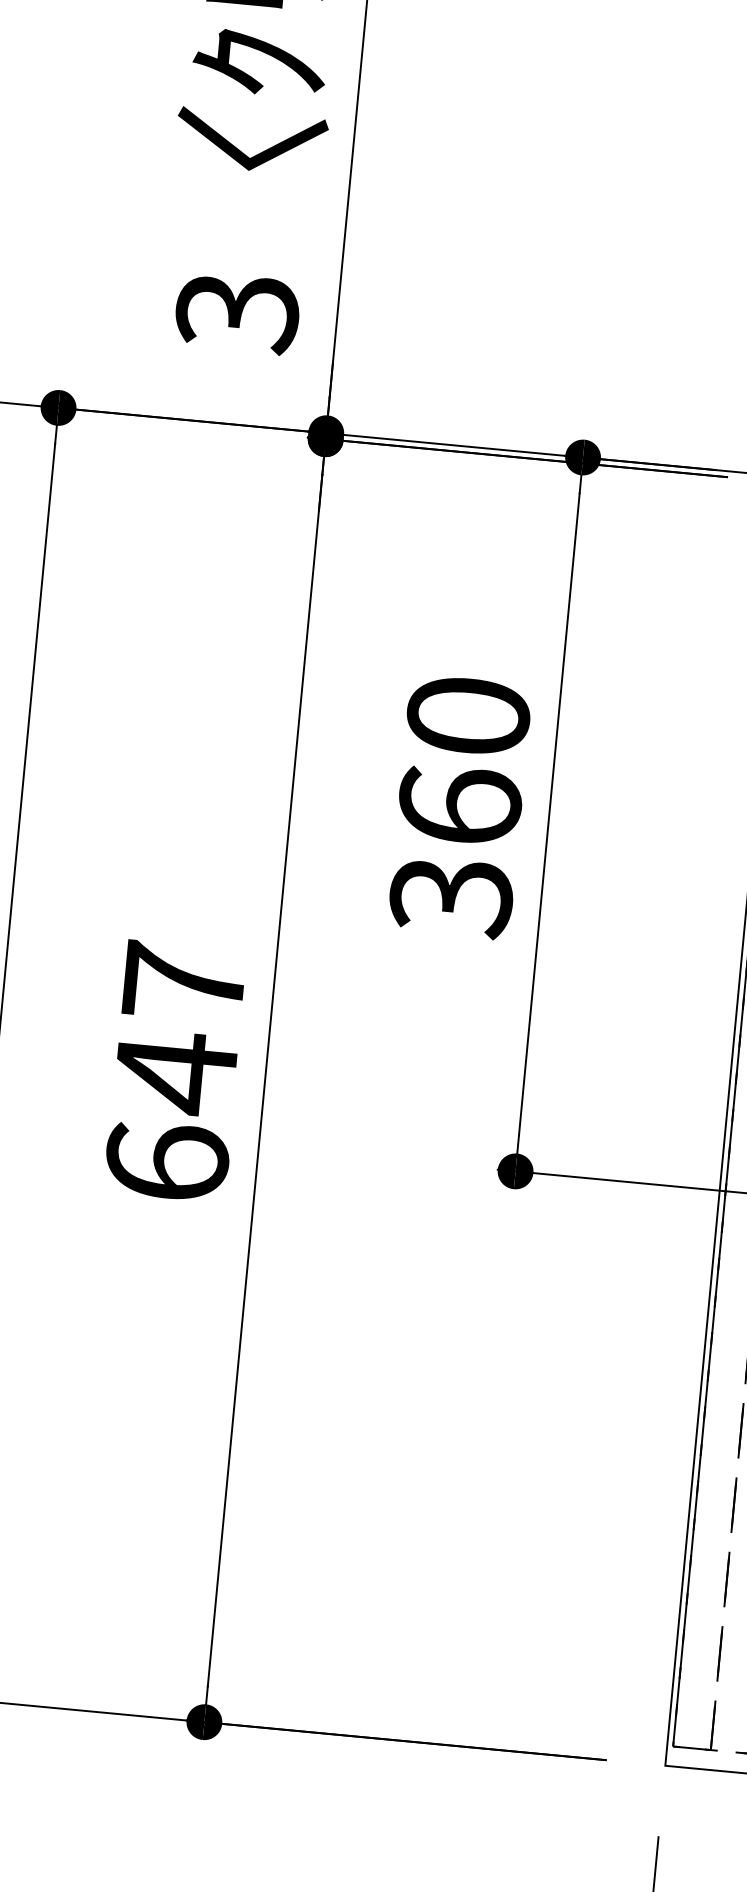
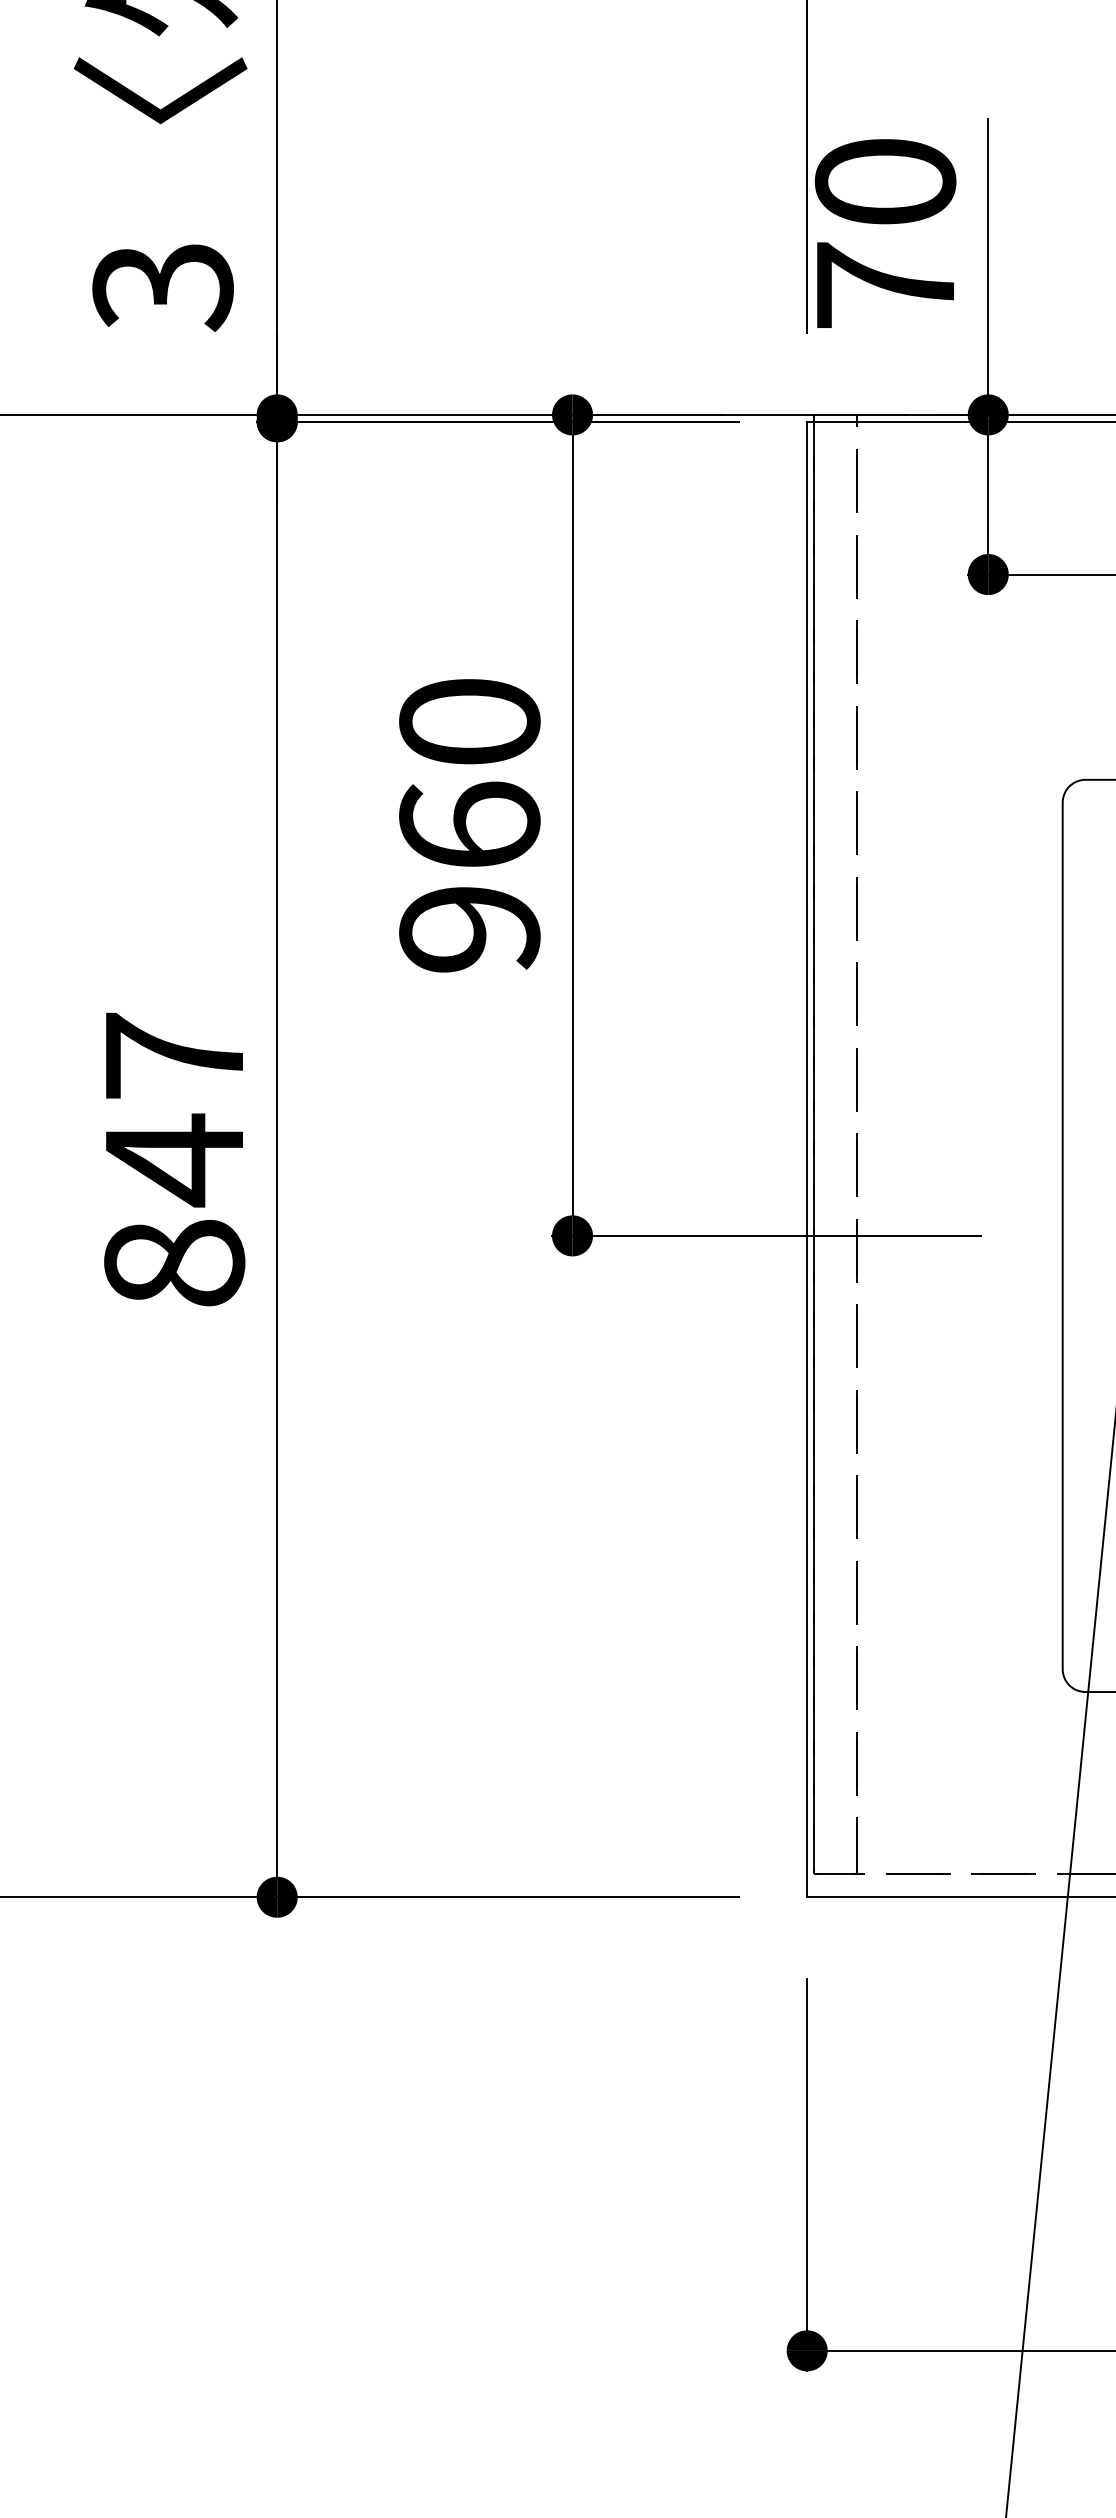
text: (451, 898) -> (469, 931), 360 -> 960
text: (167, 1161) -> (174, 1262), 647 -> 847

